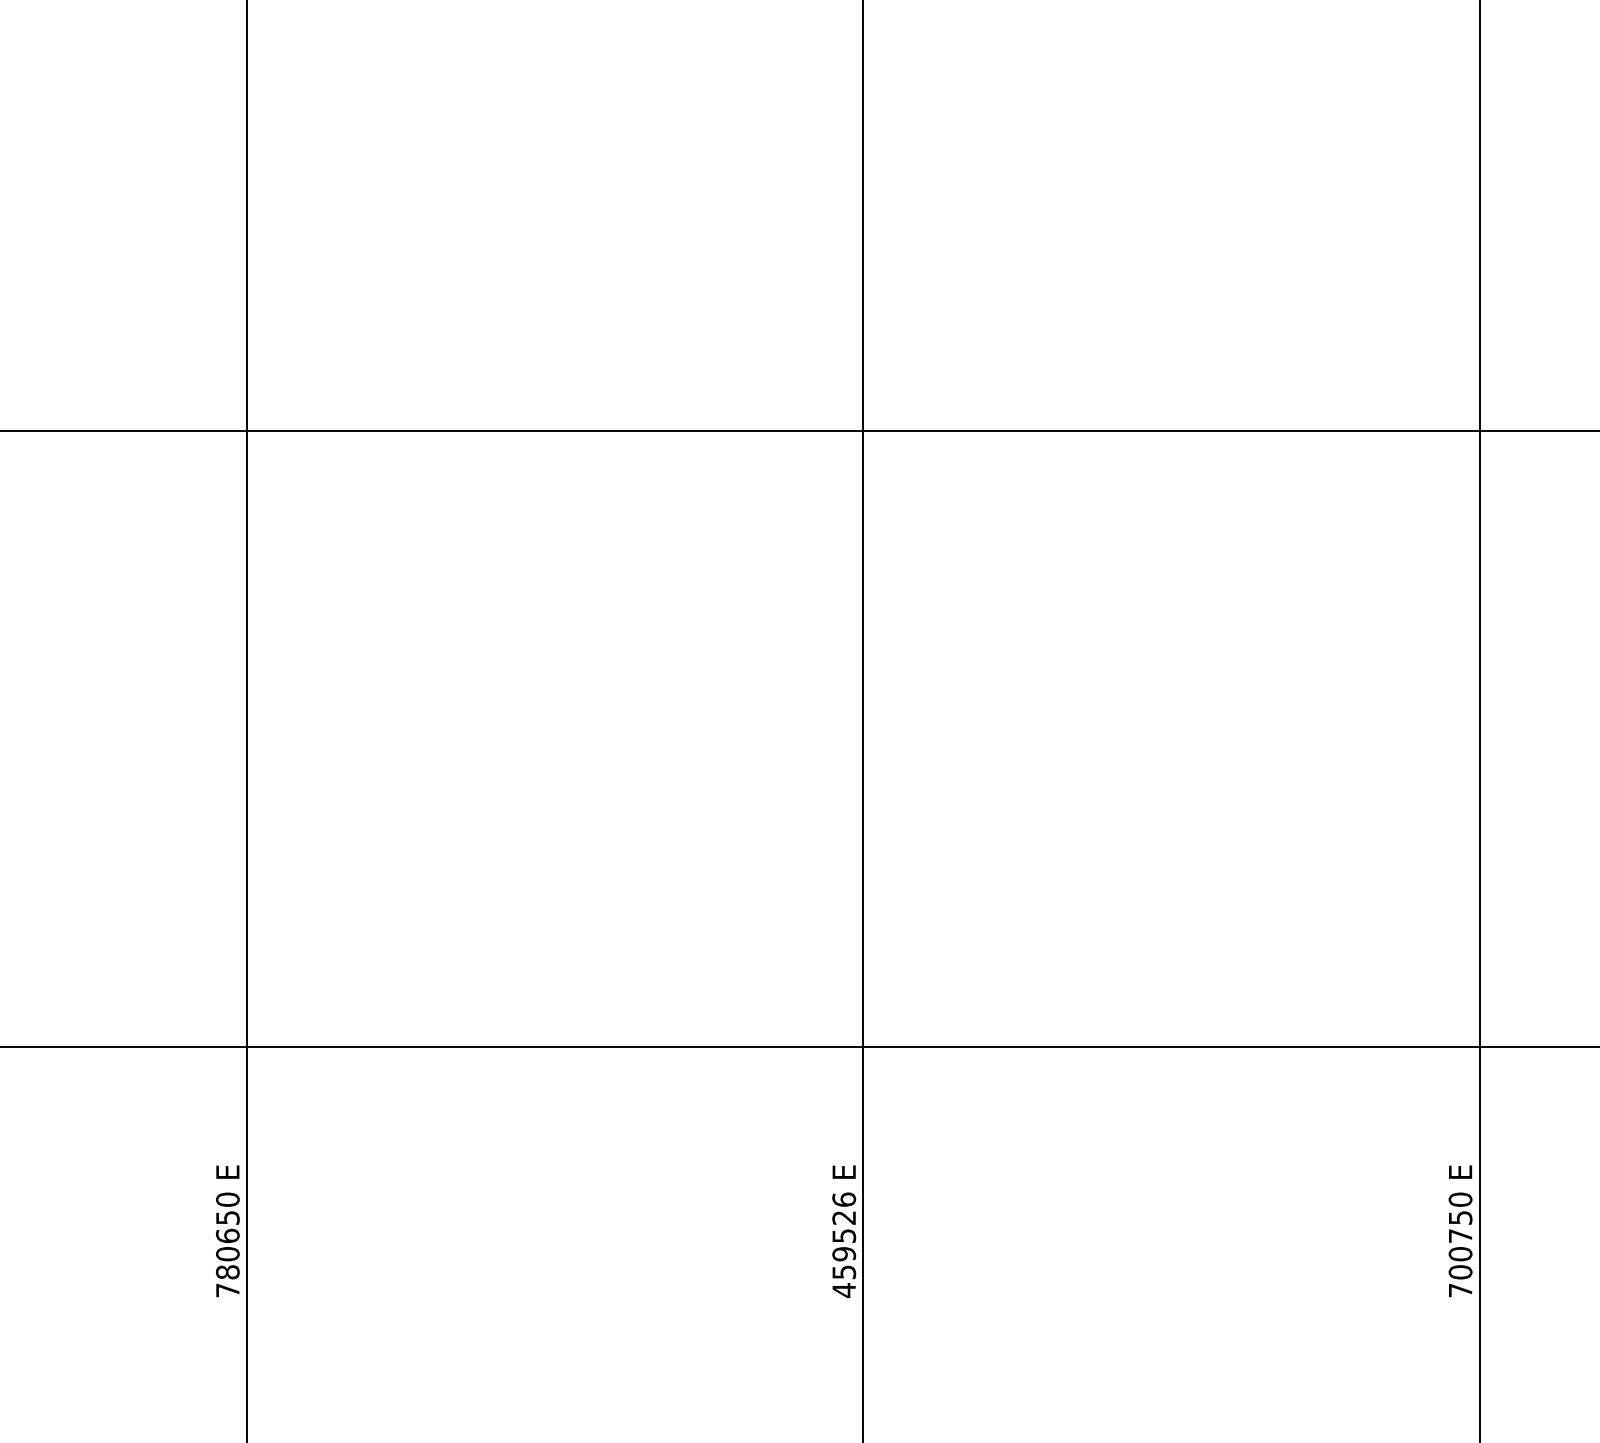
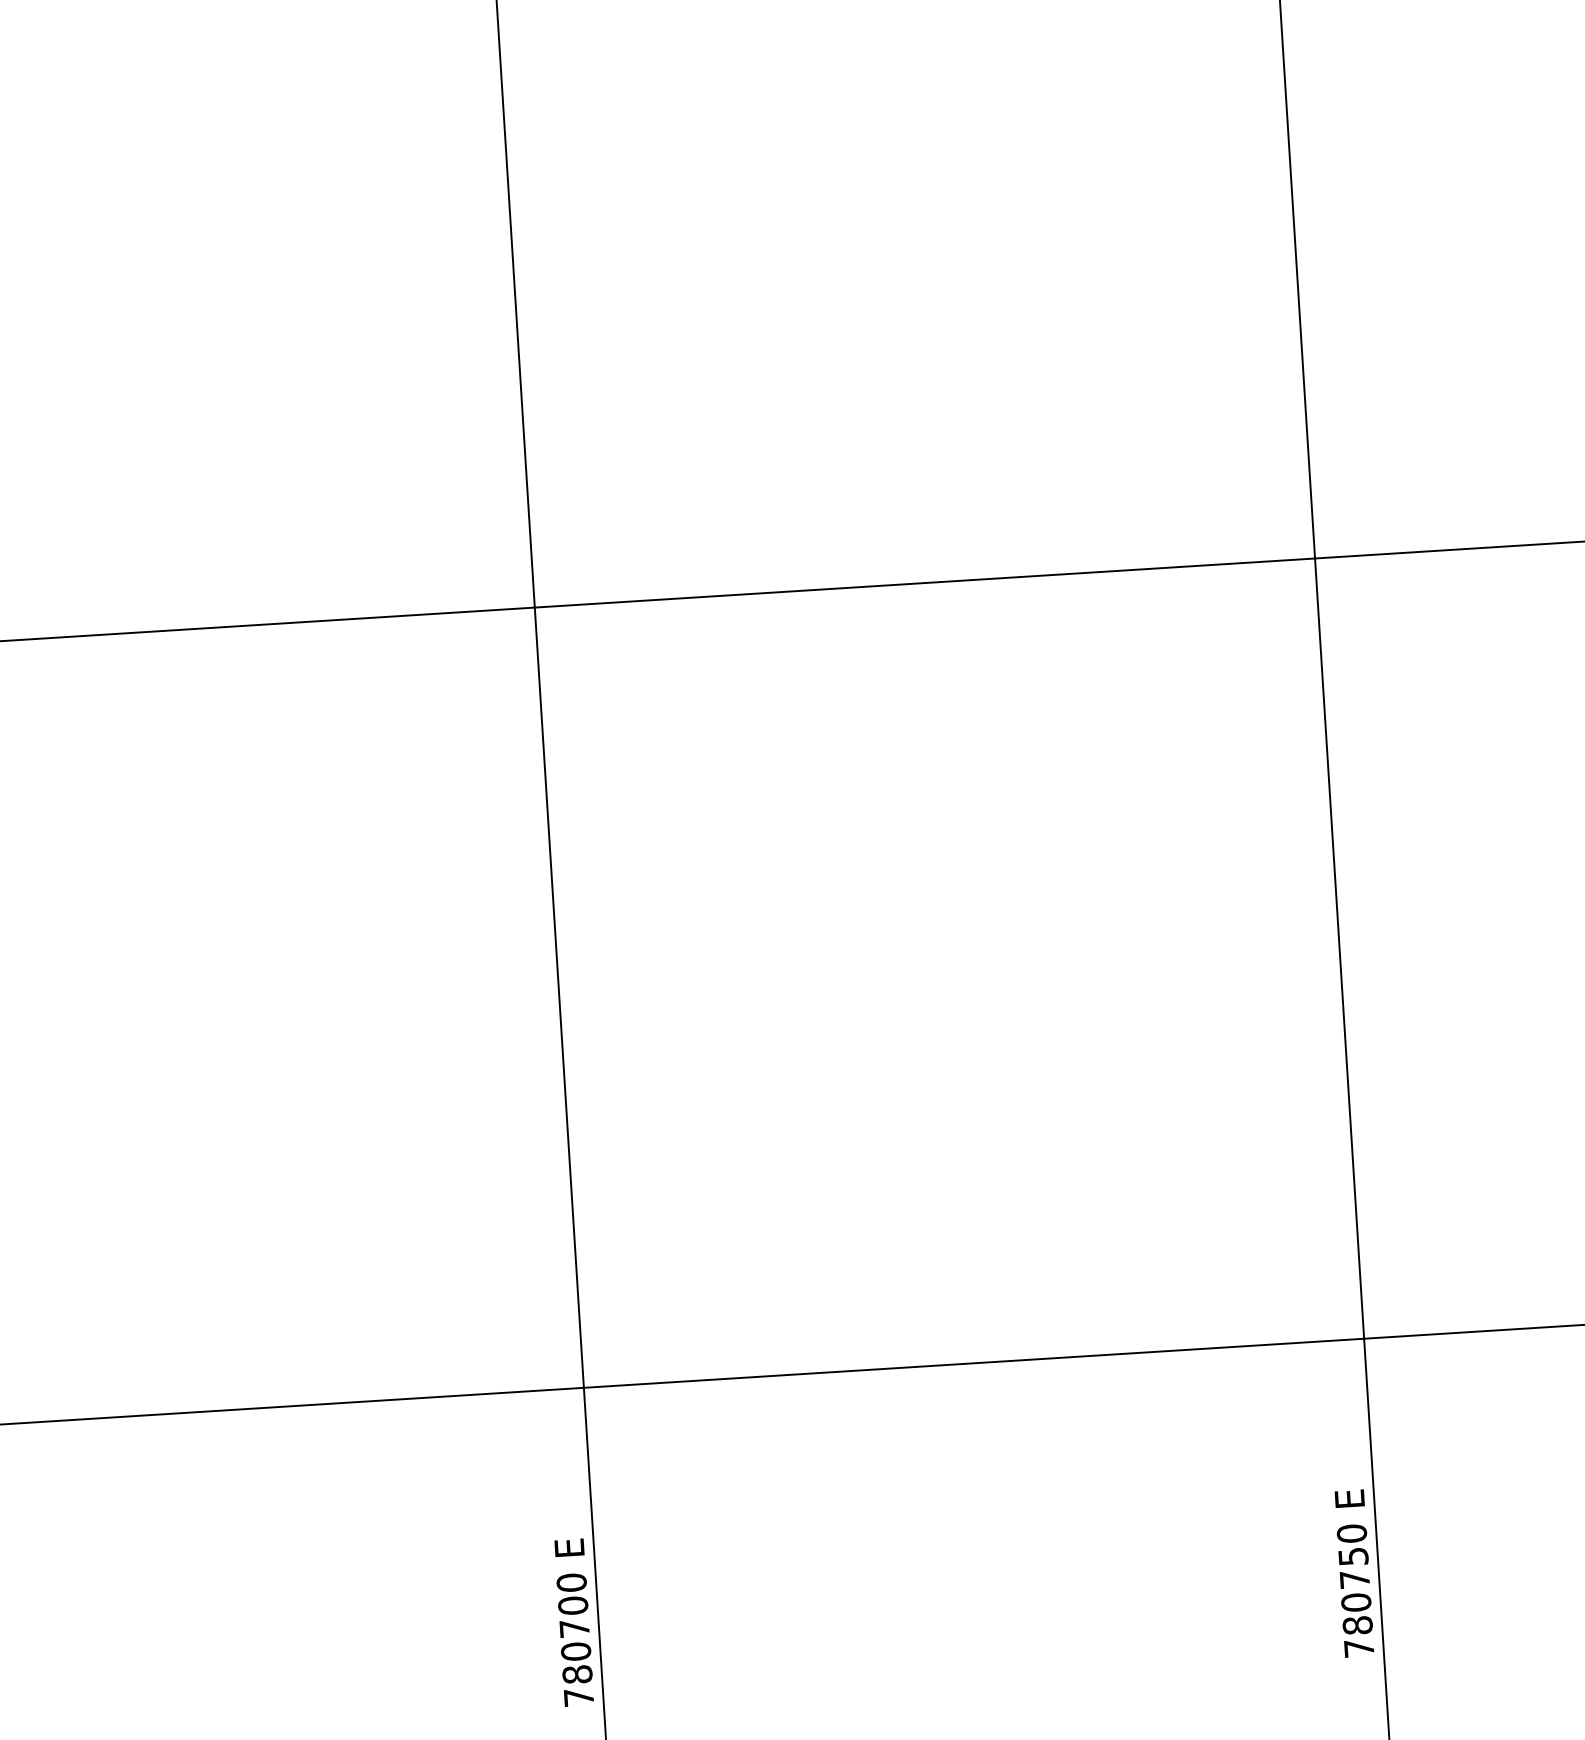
text: (844, 1245) -> (575, 1640), 459526 -> 780700
text: (1460, 1272) -> (1357, 1625), 700750 -> 780750

